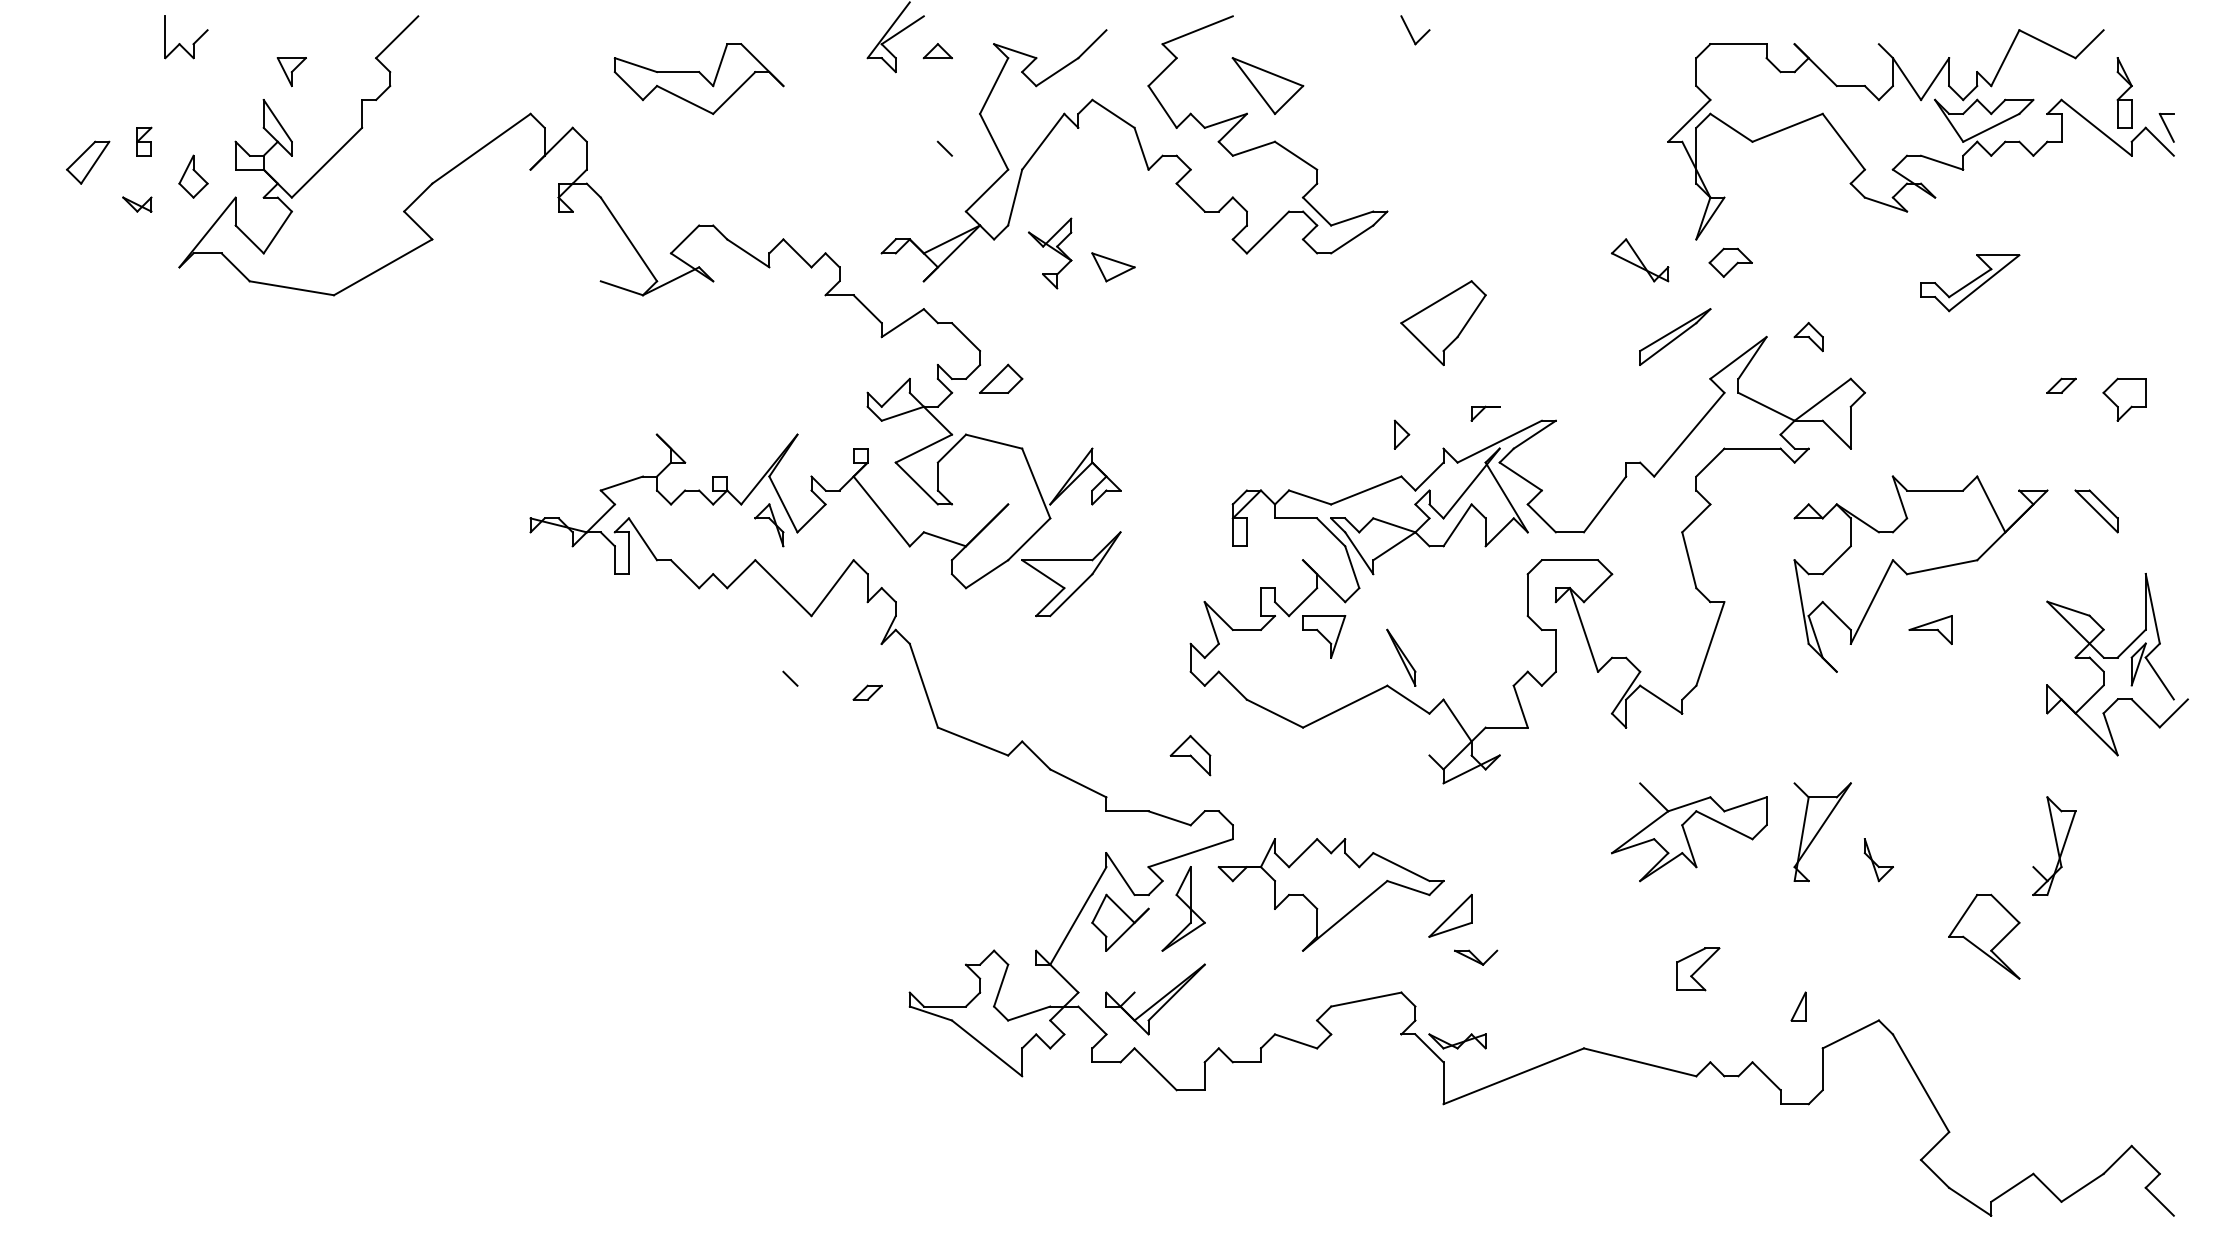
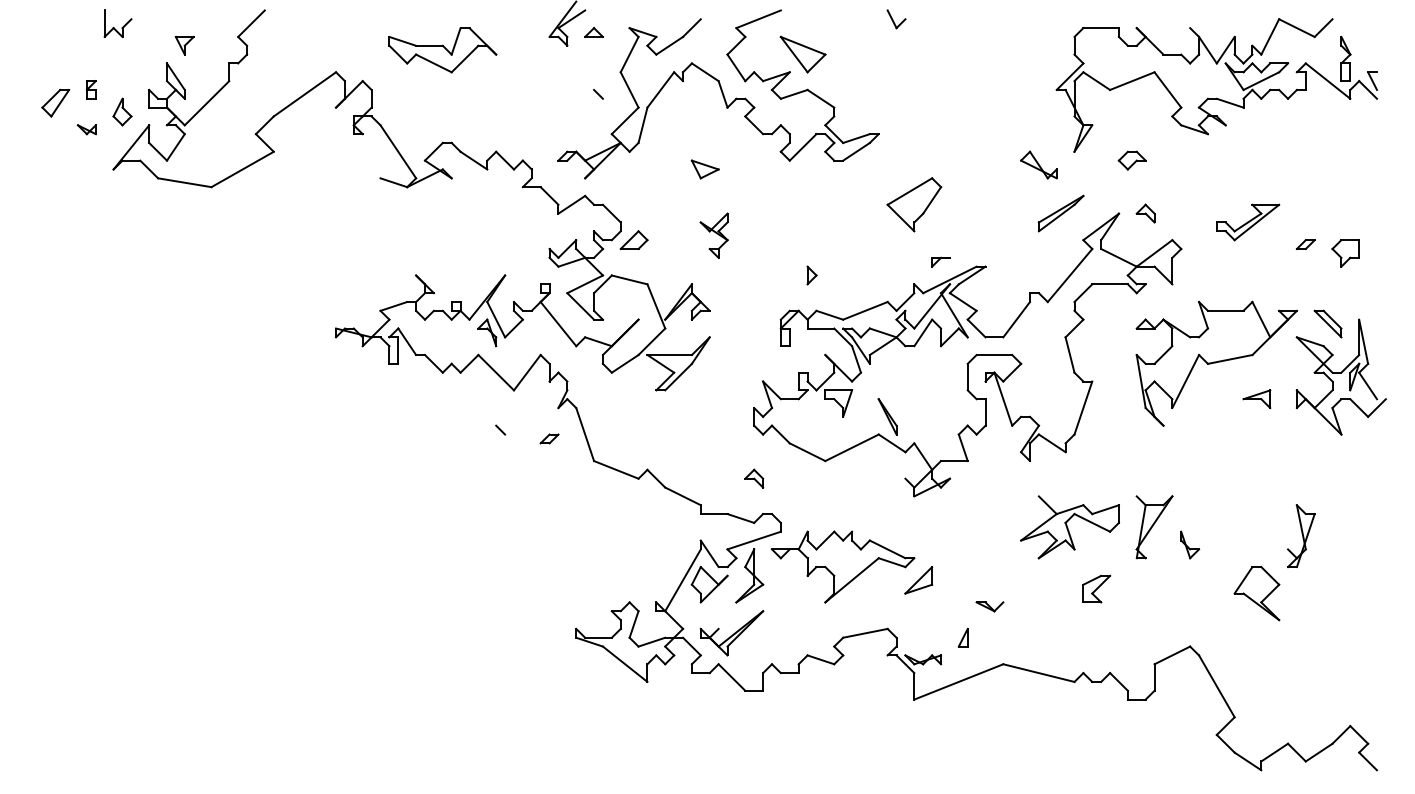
part: (1049, 253) -> (713, 235), moved
part: (1729, 262) -> (1131, 160), moved
part: (1971, 283) -> (1248, 222), moved
part: (1401, 434) -> (811, 275), moved
part: (1929, 630) -> (1256, 399), moved
part: (2116, 663) -> (1340, 376), moved
part: (1191, 755) -> (754, 478), size x0.71
part: (1475, 957) -> (989, 606), moved
part: (1697, 968) -> (1096, 588), moved
part: (1797, 1006) -> (962, 637), moved

